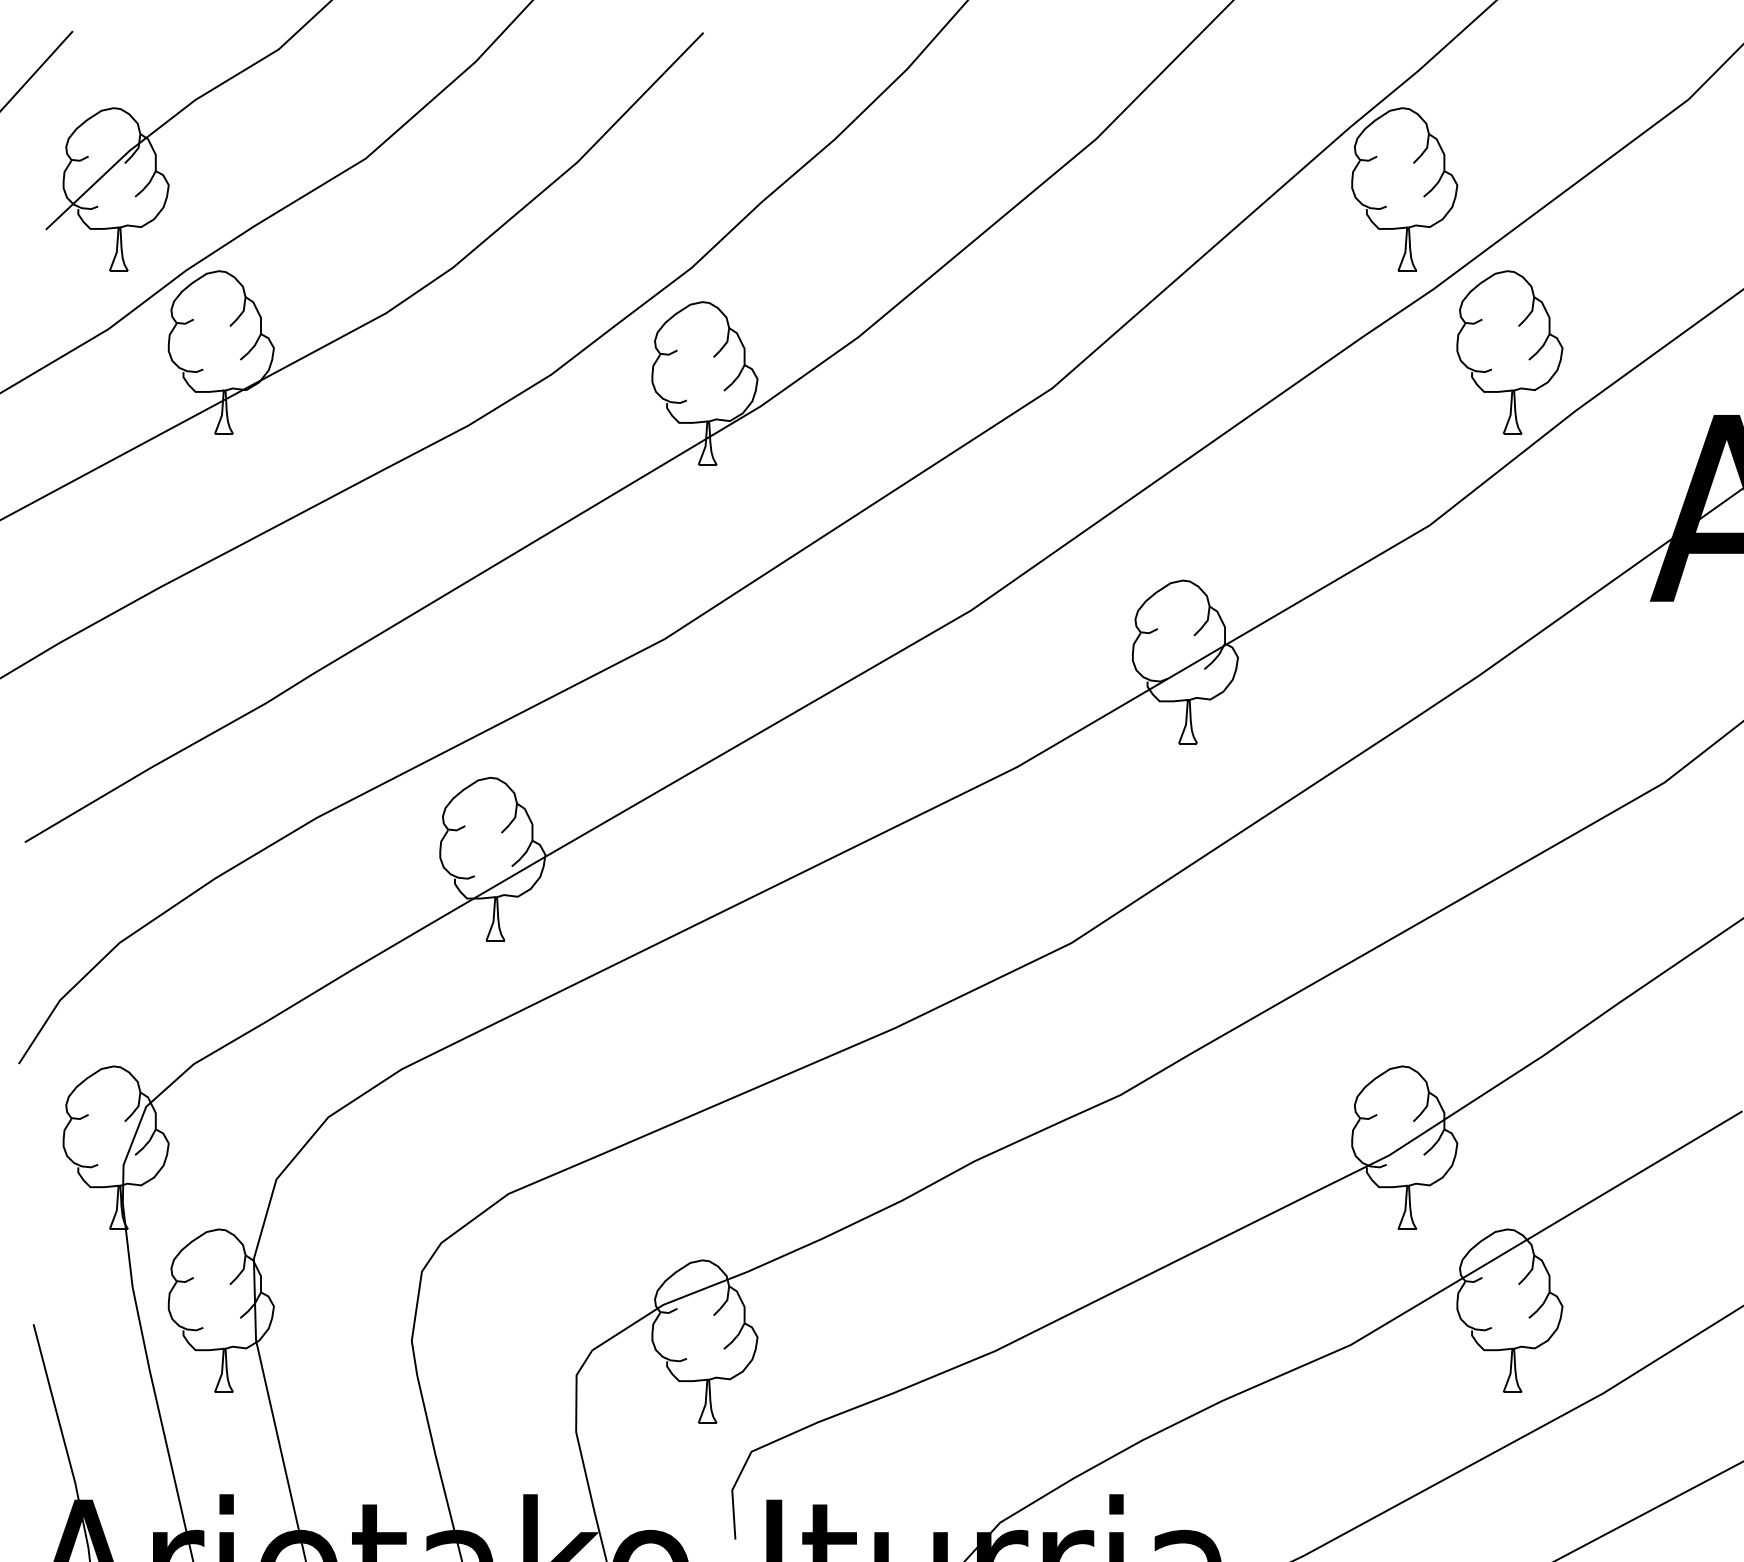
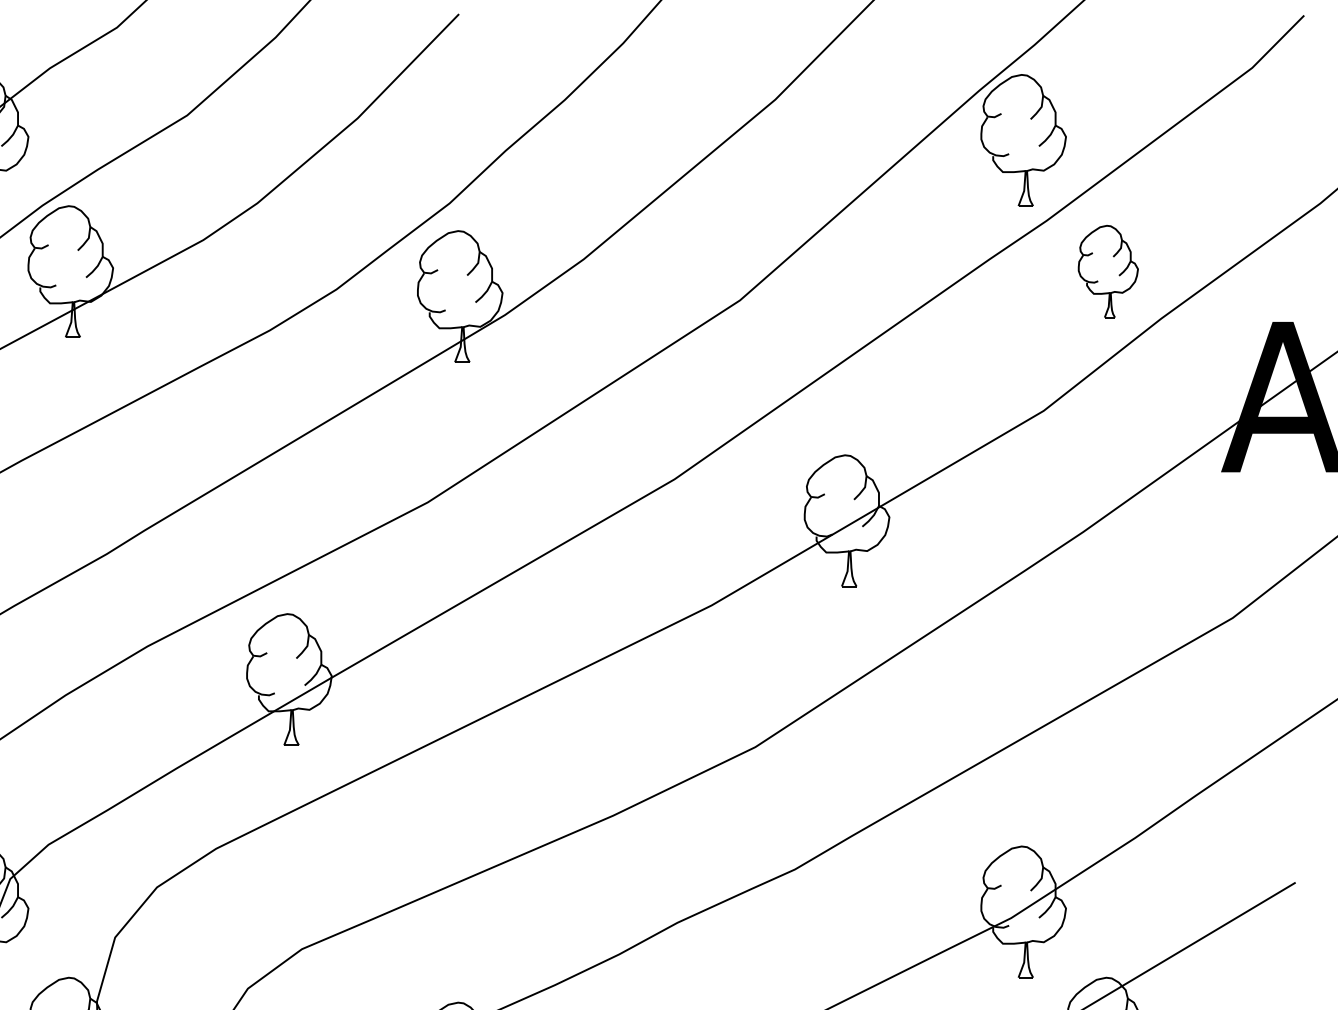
part: (1509, 352) -> (1108, 271), size x0.7

